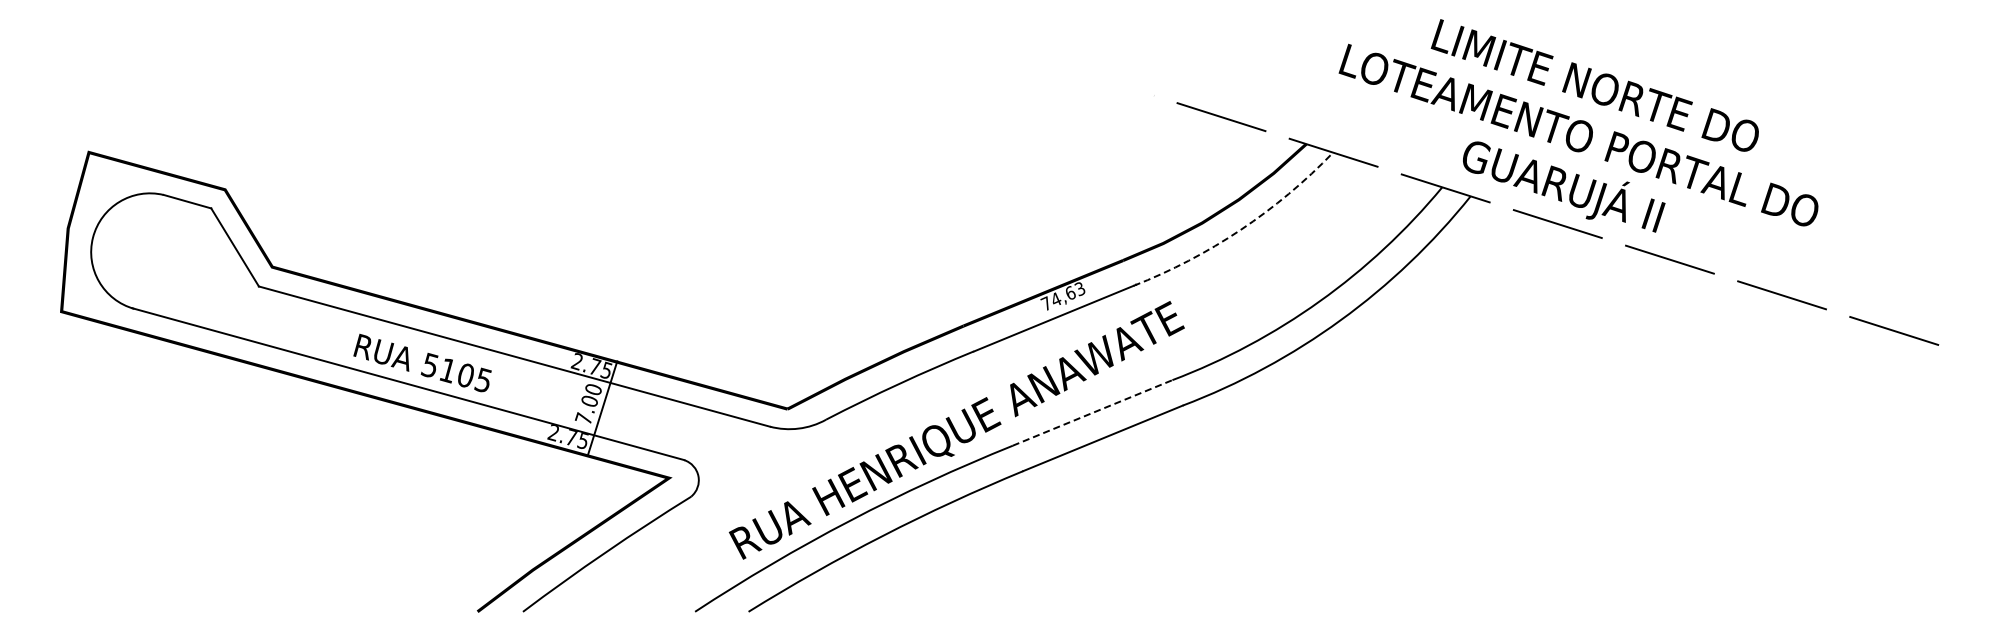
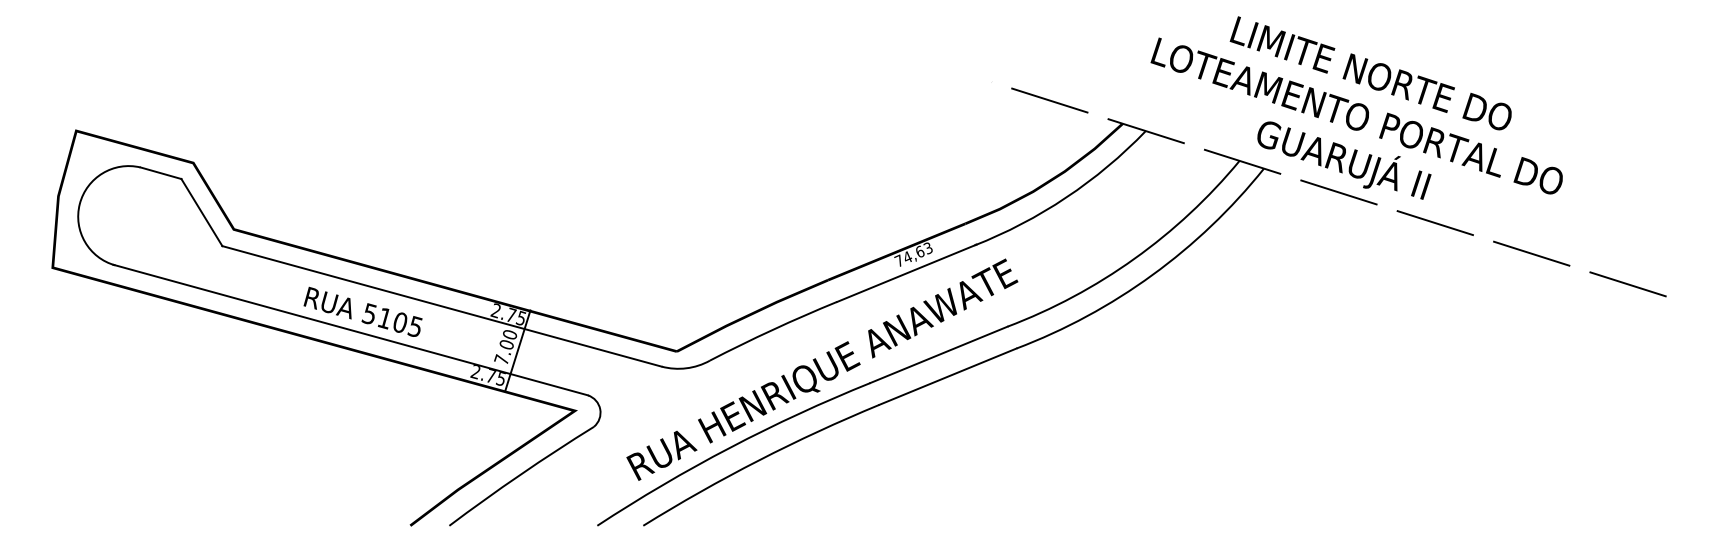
arc: (1240, 230) -> (1066, 198), dashed -> solid
line: (1093, 412) -> (939, 354), dashed -> solid

